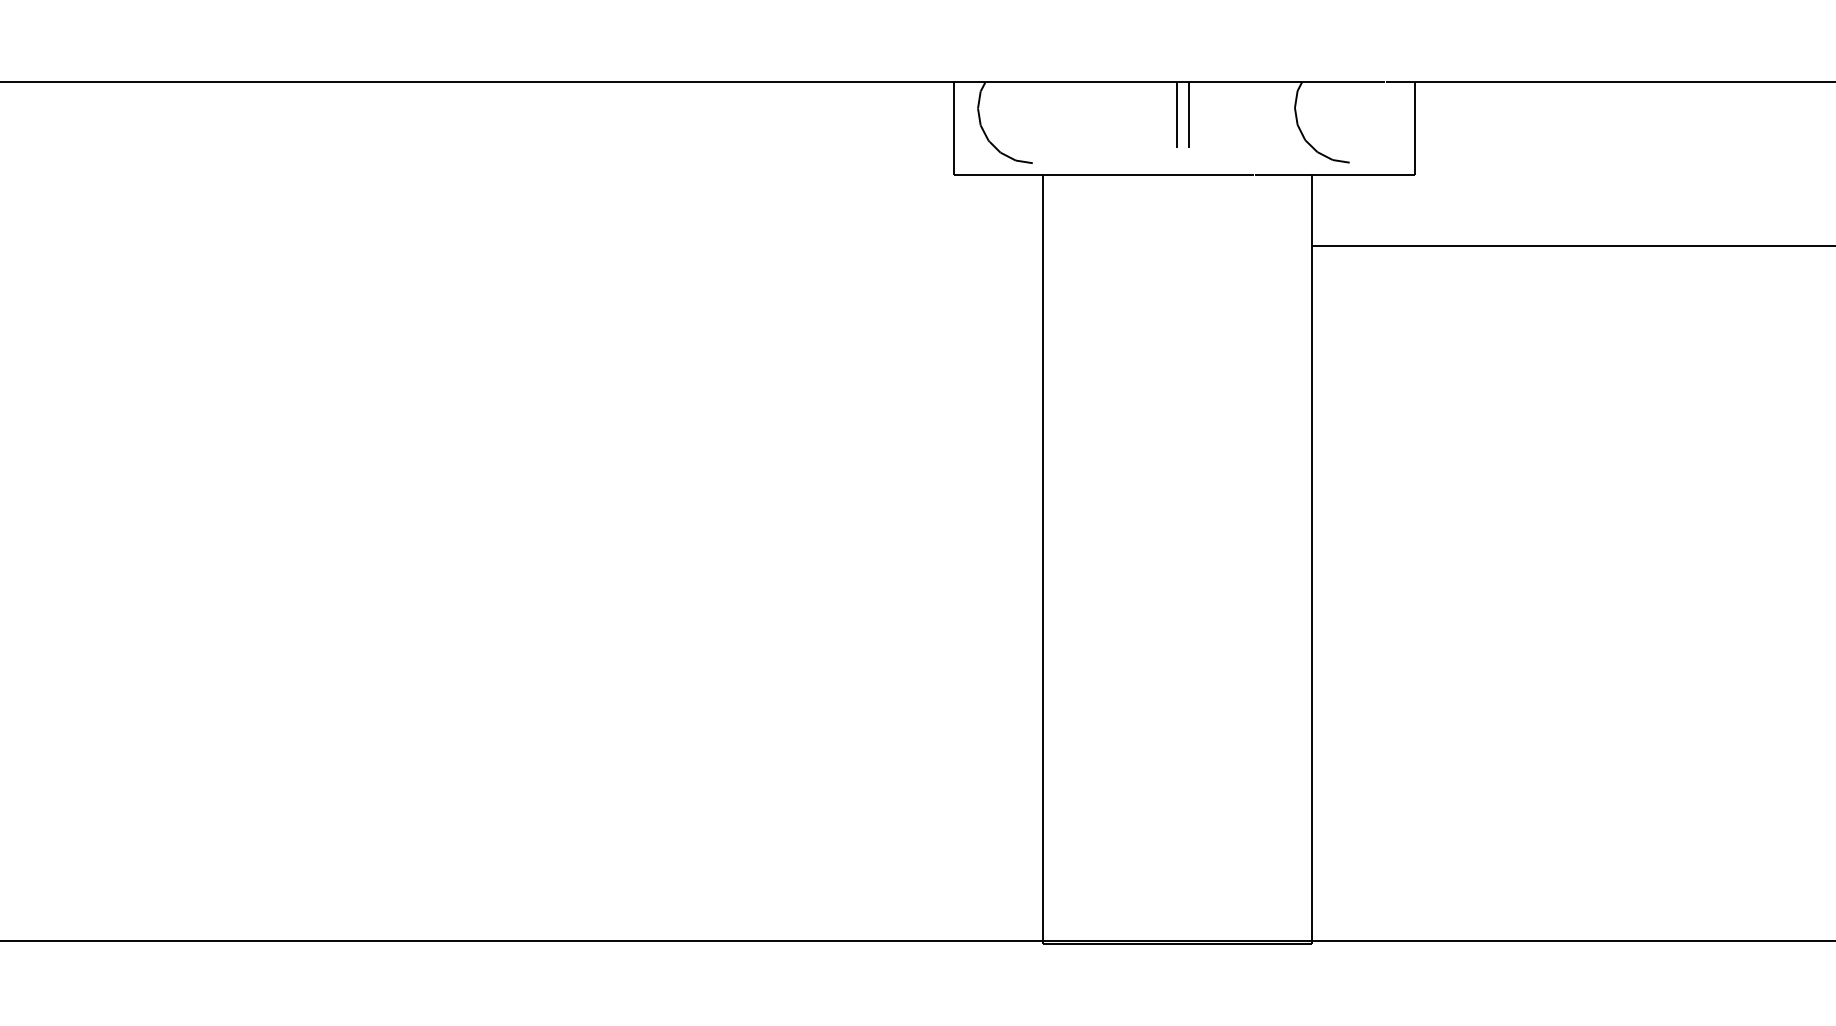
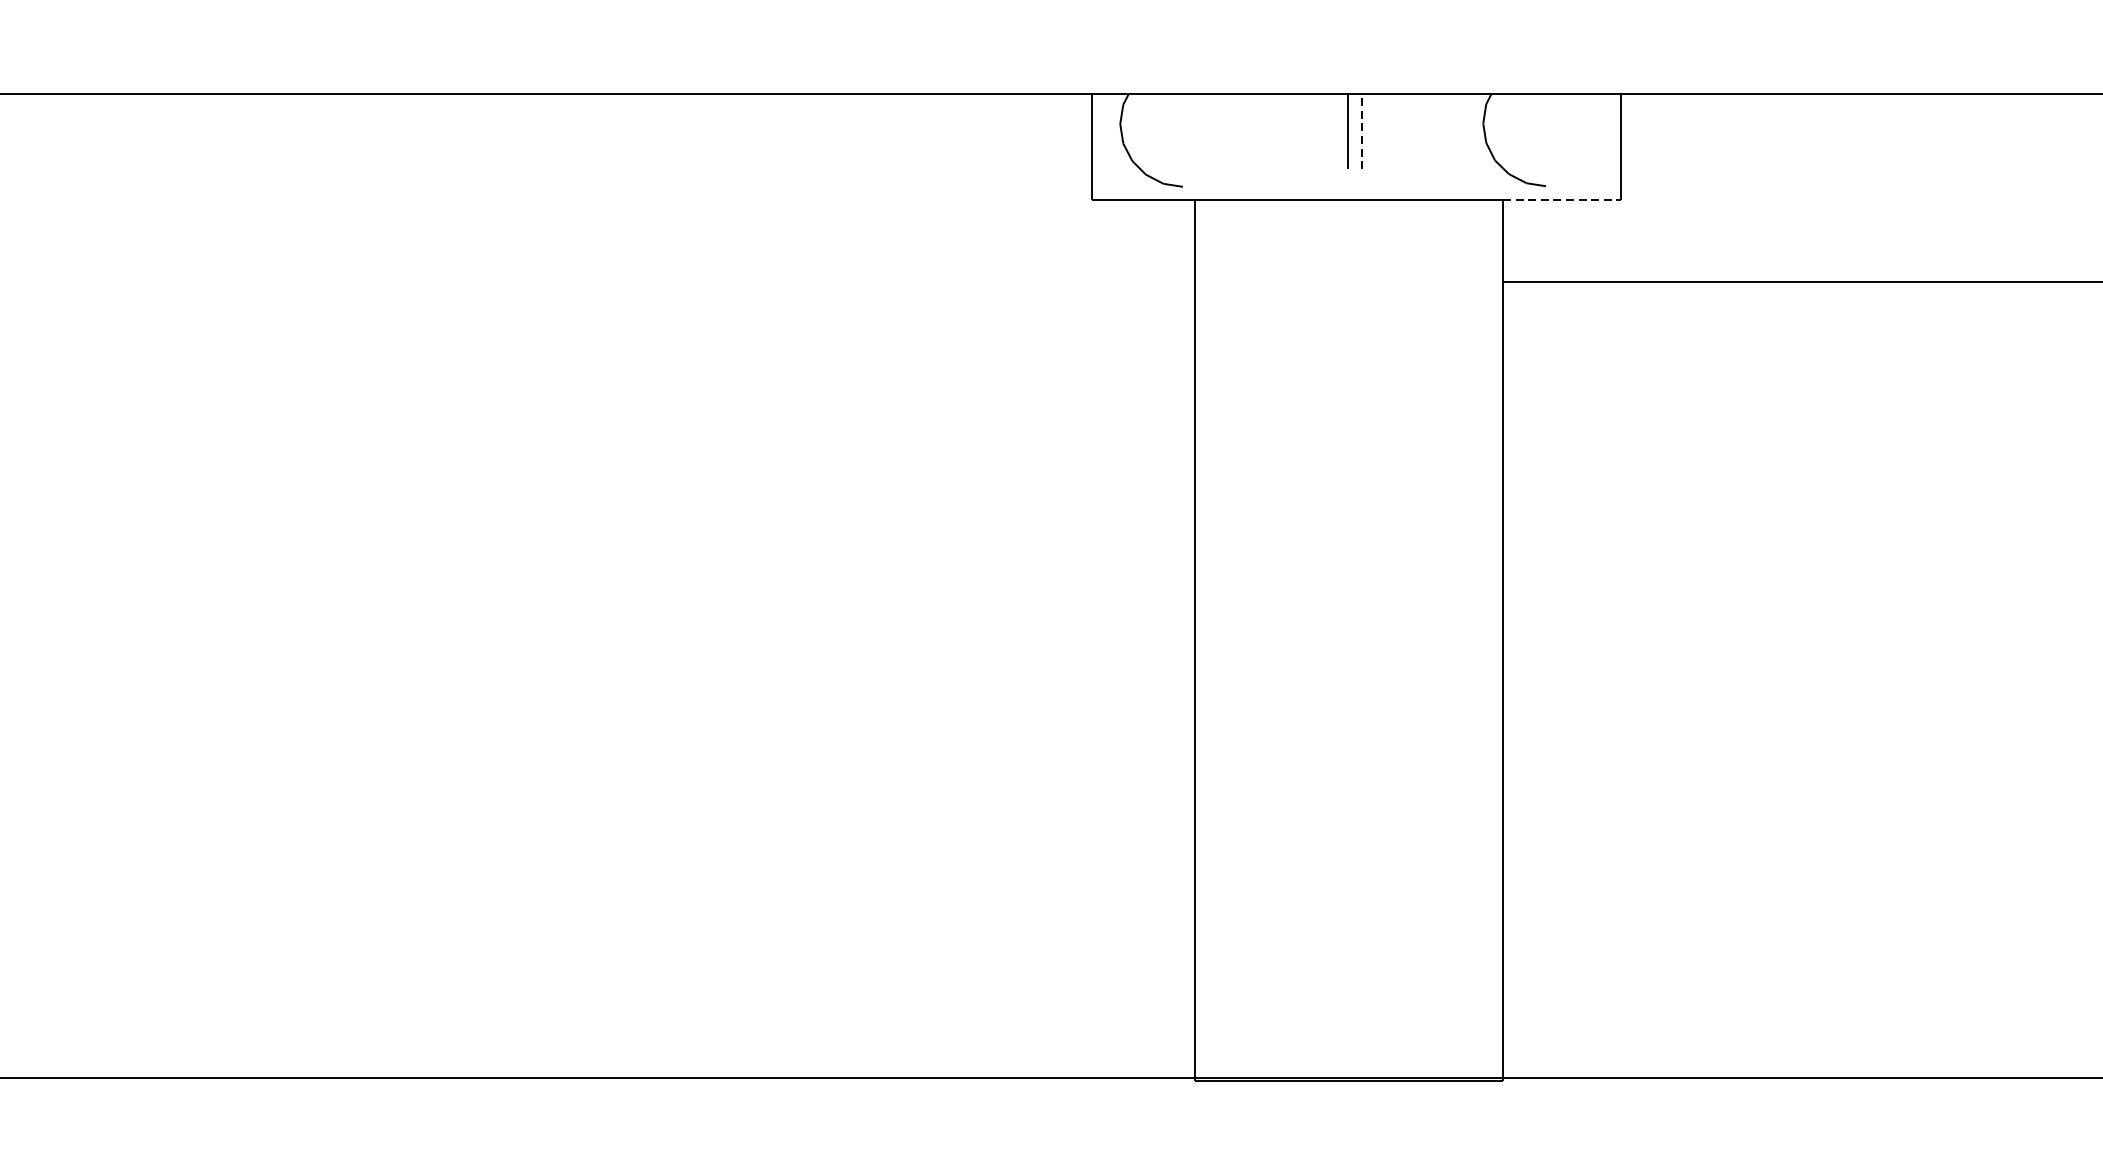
line: (1188, 115) -> (1361, 132), solid -> dashed
line: (1364, 174) -> (1562, 199), solid -> dashed

